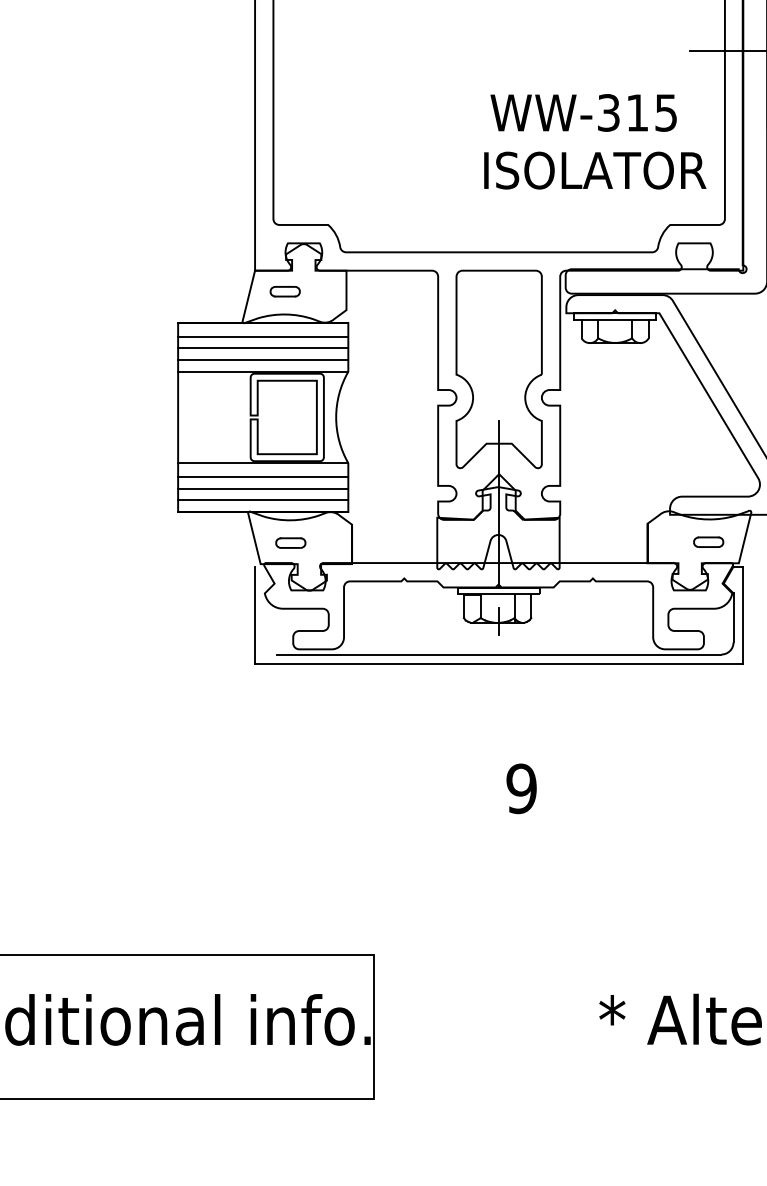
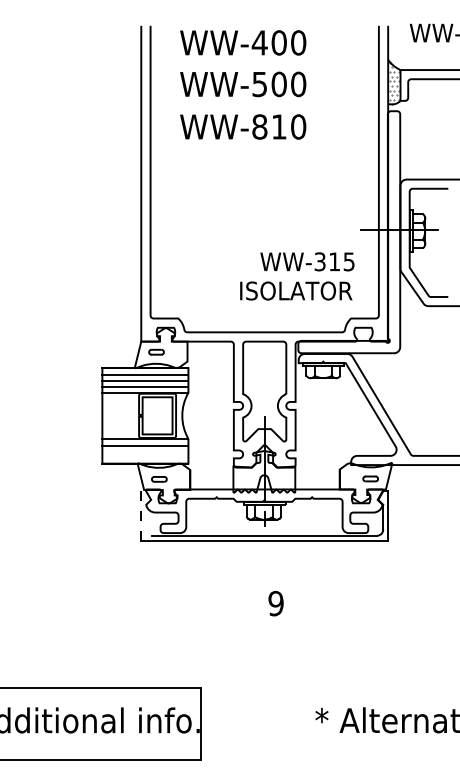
text: (595, 169) -> (296, 290), moved
line: (263, 487) -> (145, 451), removed
line: (263, 499) -> (145, 457), removed
line: (255, 614) -> (141, 515), solid -> dashed

